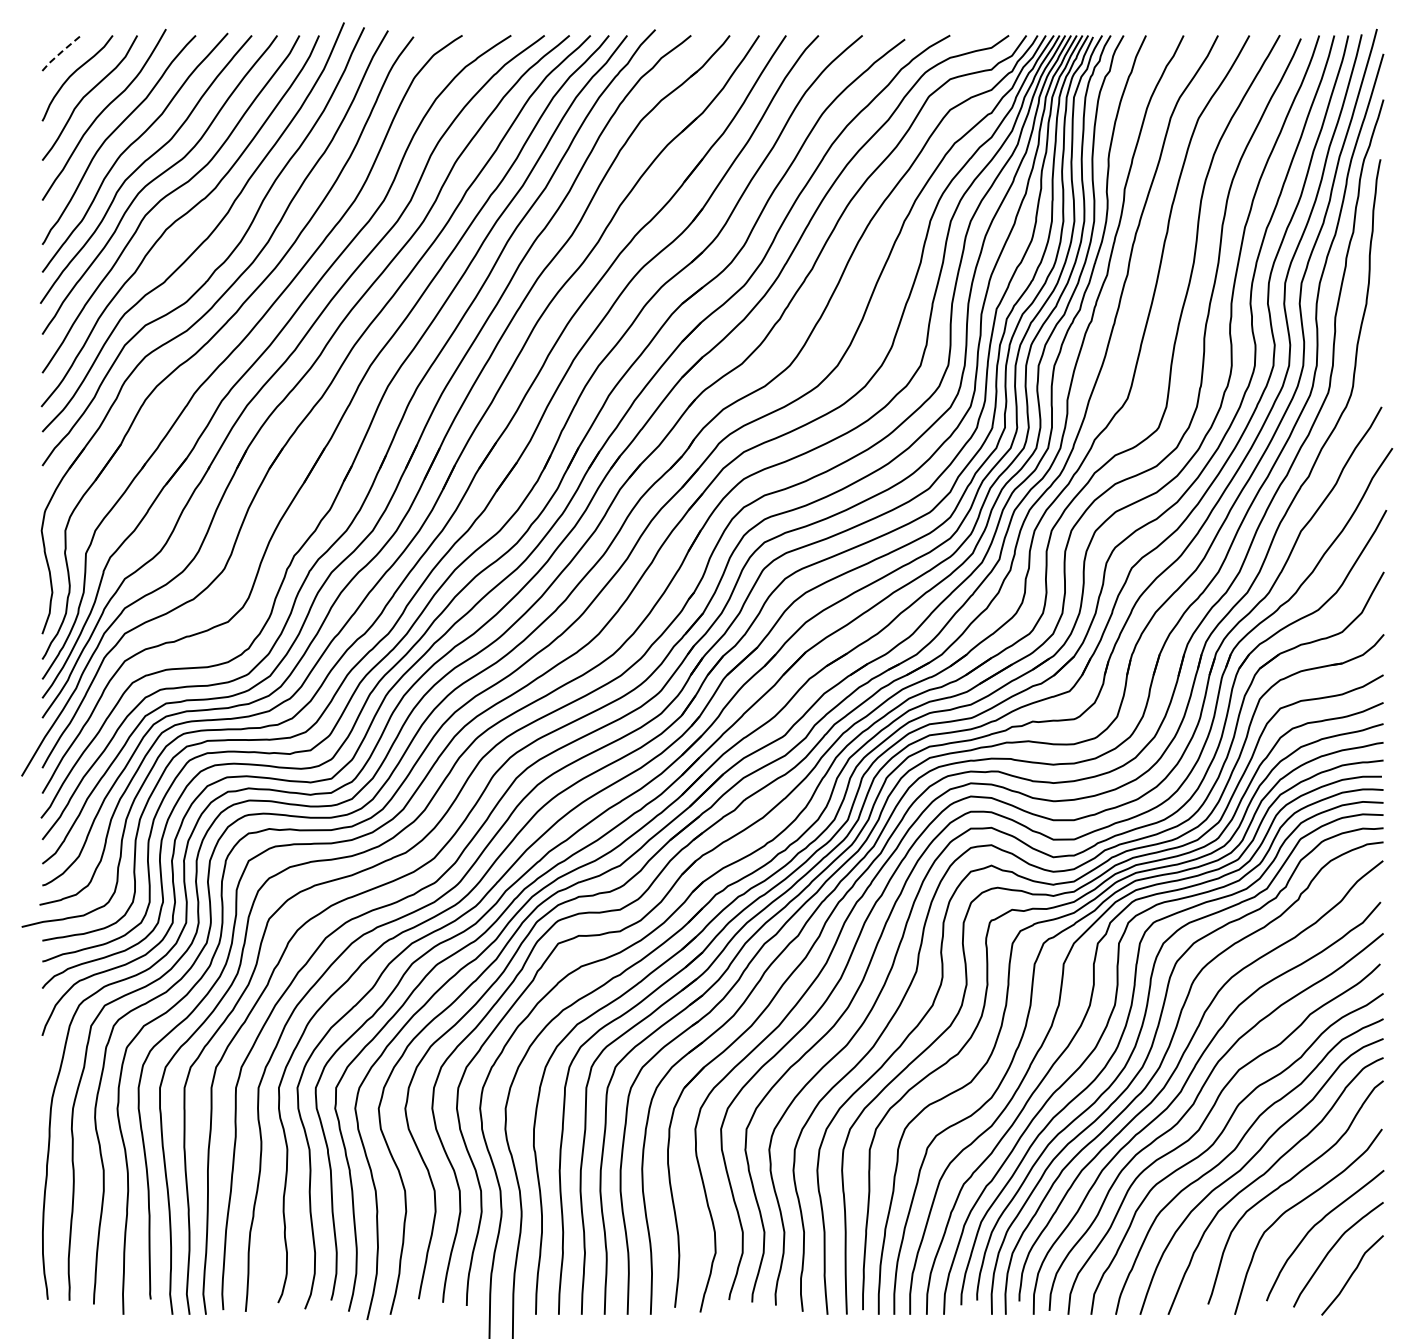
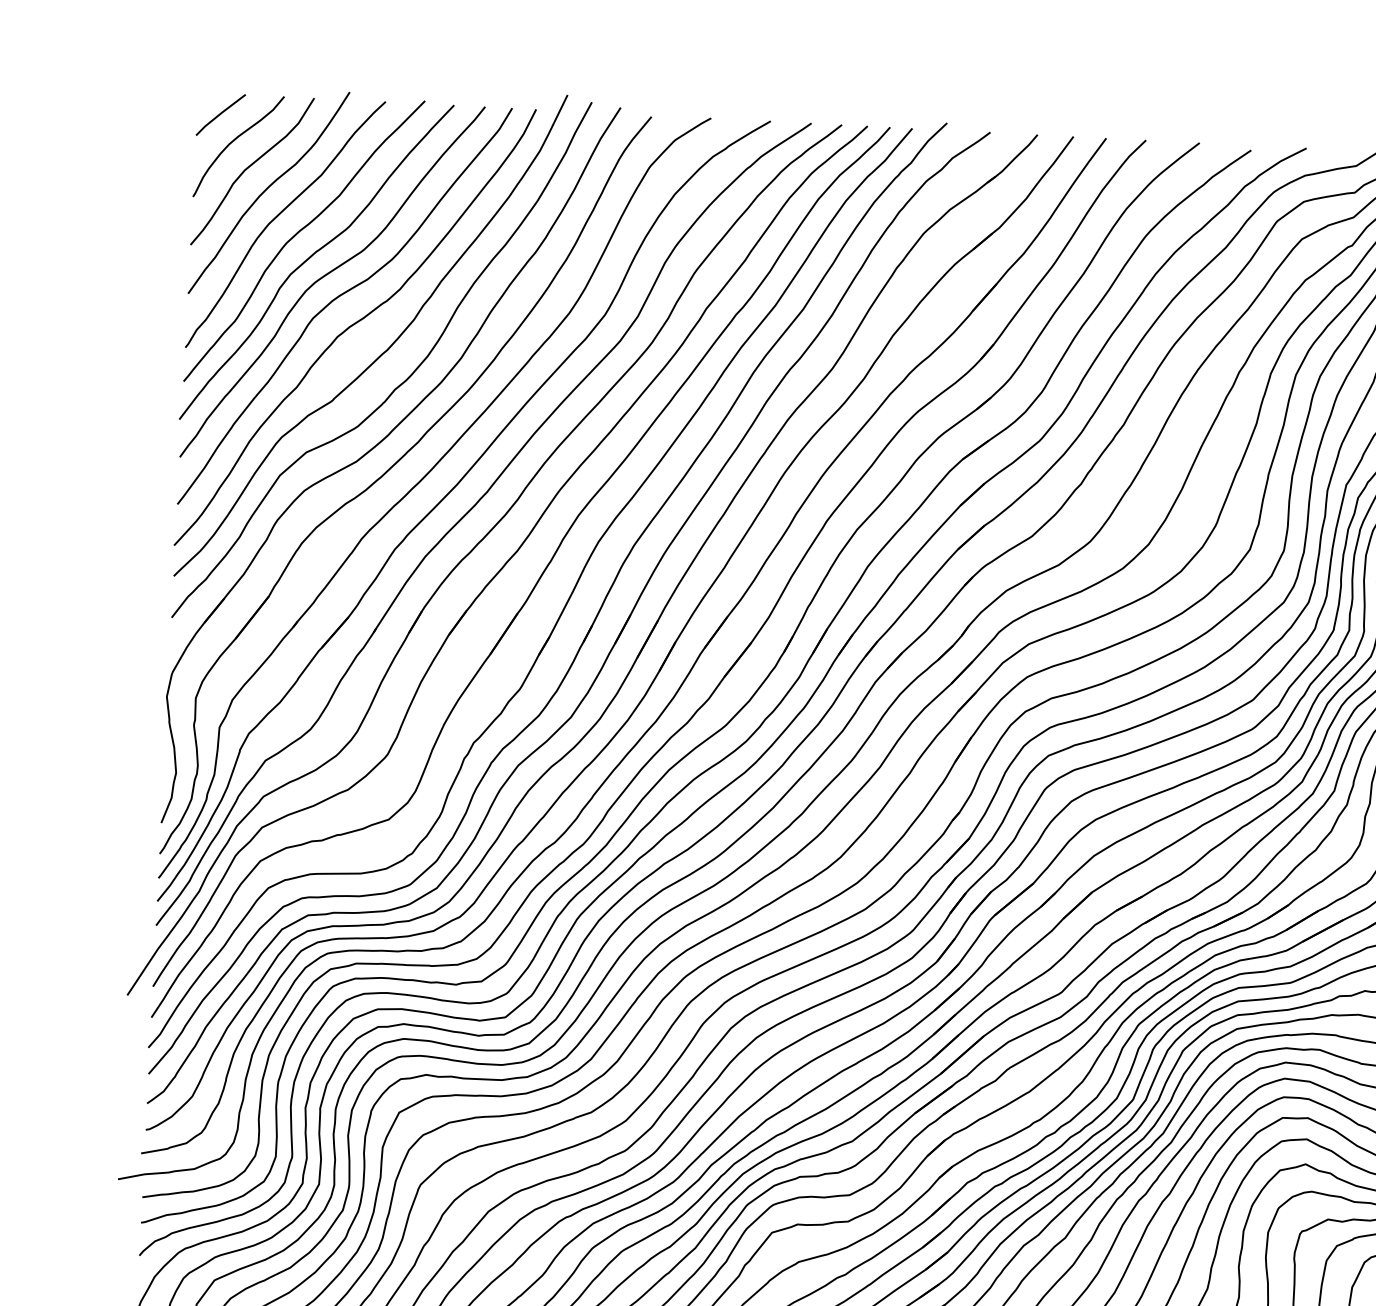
line: (60, 52) -> (219, 114), dashed -> solid

